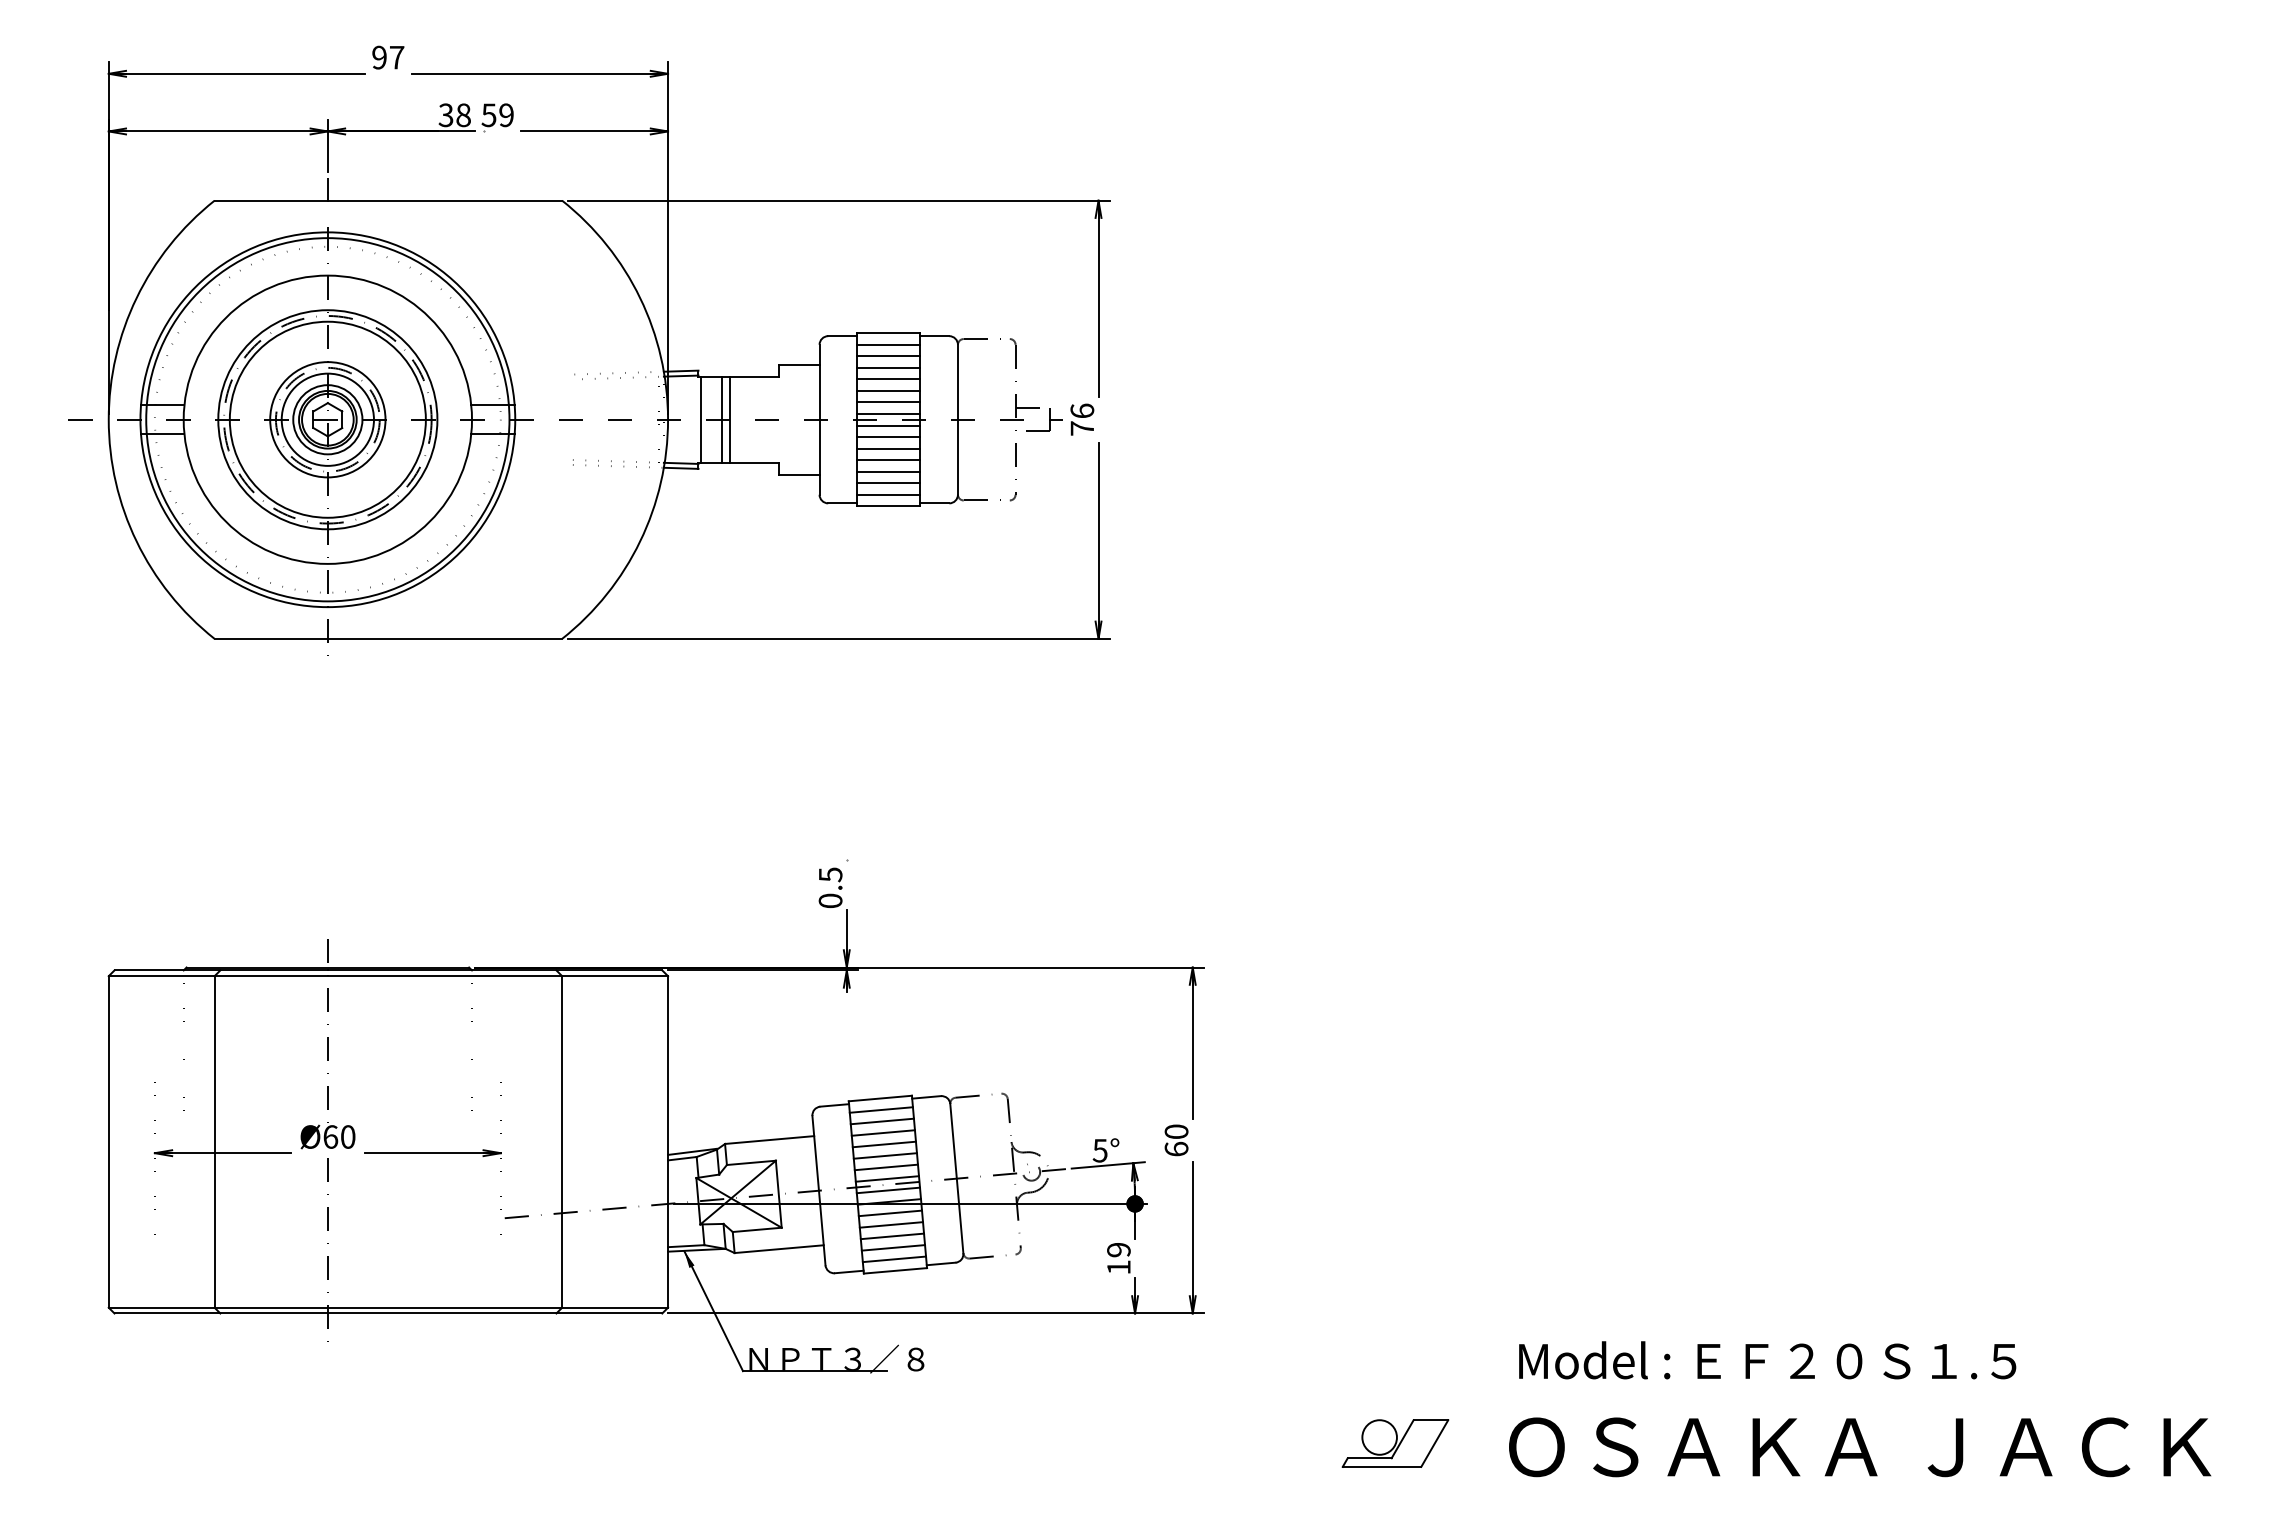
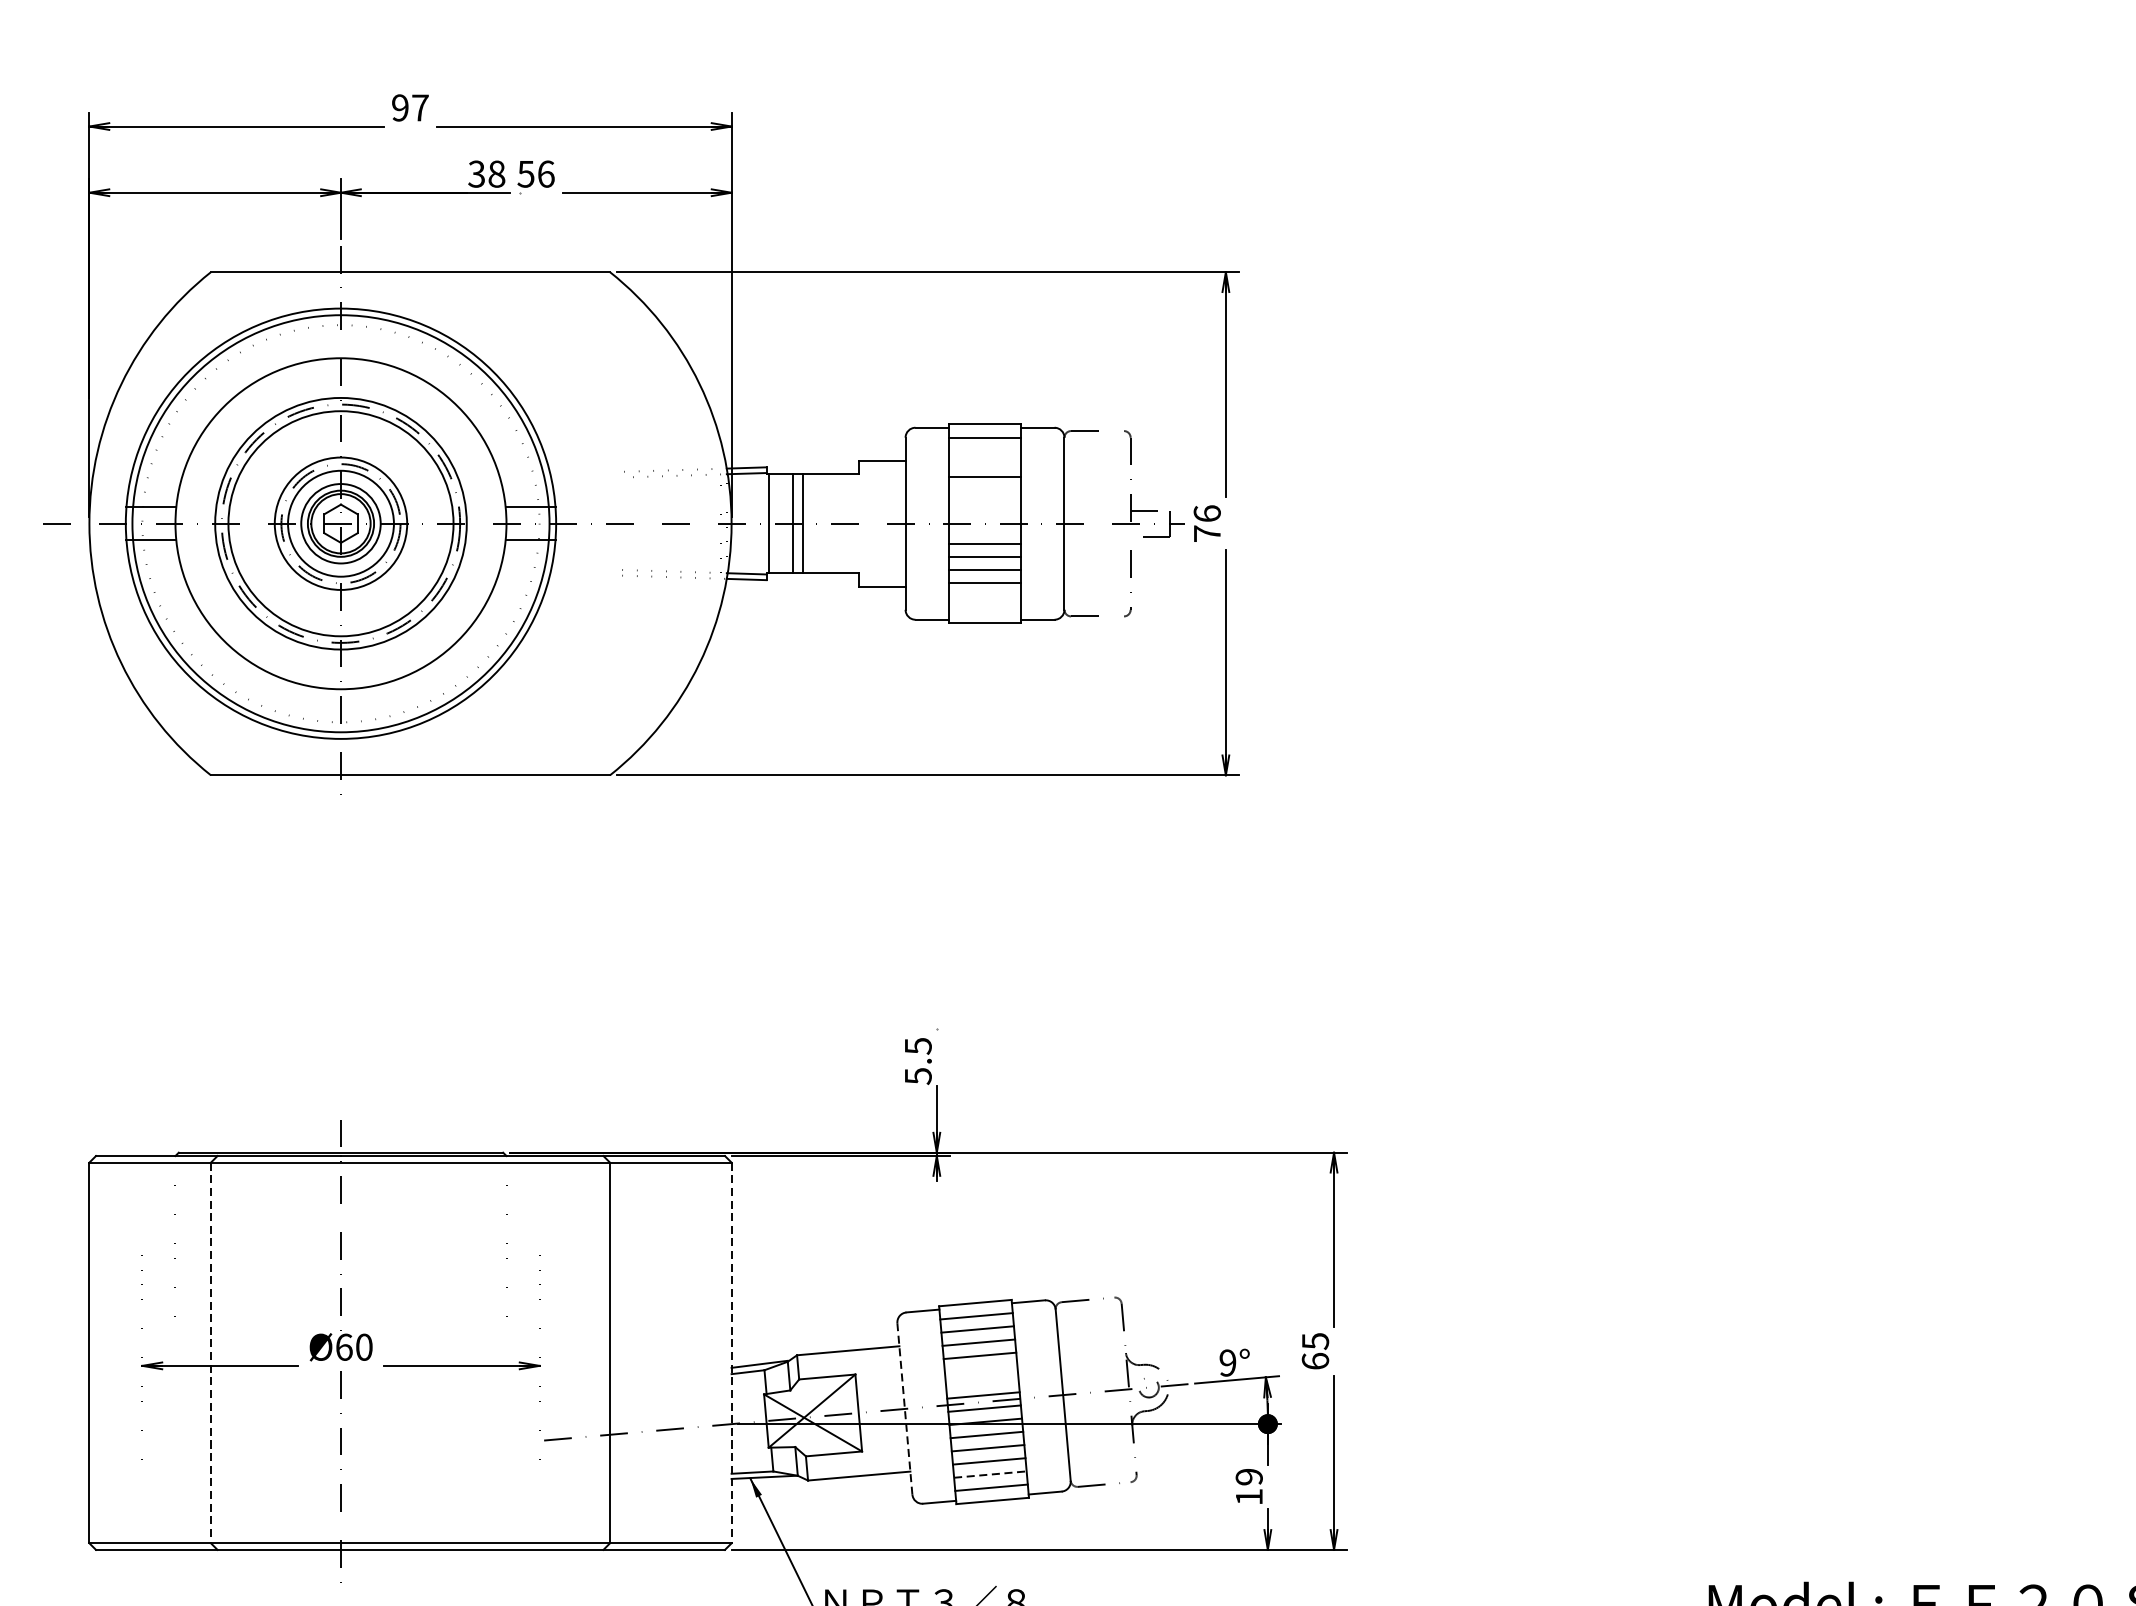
text: (506, 115) -> (546, 174), 59 -> 56
line: (888, 356) -> (984, 451), removed
line: (888, 367) -> (984, 463), removed
line: (888, 390) -> (984, 490), removed
line: (888, 402) -> (984, 503), removed
line: (888, 414) -> (984, 517), removed
line: (888, 425) -> (984, 530), removed
line: (888, 483) -> (984, 596), removed
line: (888, 494) -> (984, 609), removed
text: (830, 900) -> (918, 1075), 0.5 -> 5.5
text: (1176, 1131) -> (1315, 1340), 60 -> 65
line: (214, 1141) -> (210, 1352), solid -> dashed
line: (668, 1141) -> (732, 1352), solid -> dashed
text: (1099, 1150) -> (1226, 1362), 5° -> 9°
line: (885, 1155) -> (981, 1368), removed
line: (886, 1167) -> (982, 1382), removed
line: (818, 1190) -> (904, 1408), solid -> dashed
line: (893, 1247) -> (990, 1474), solid -> dashed

